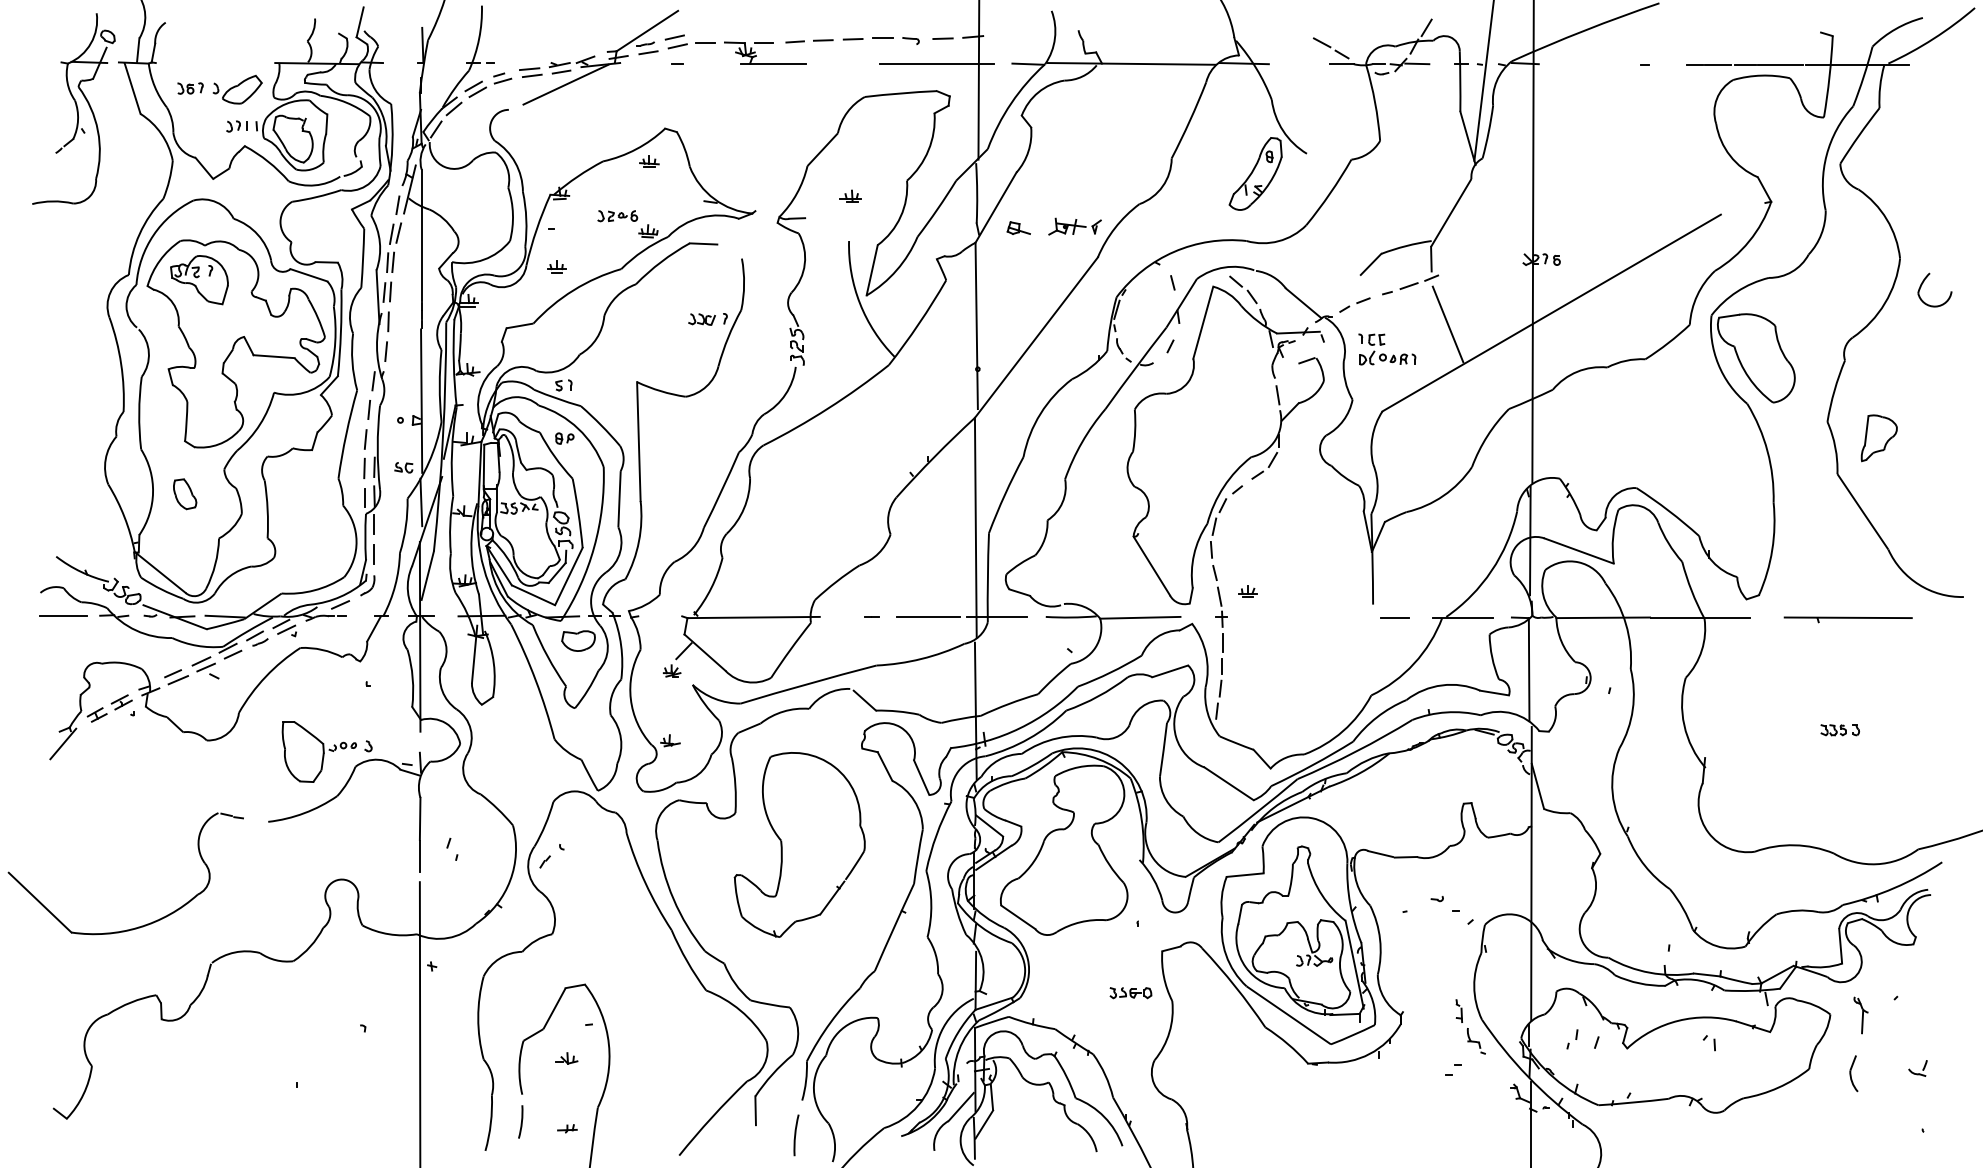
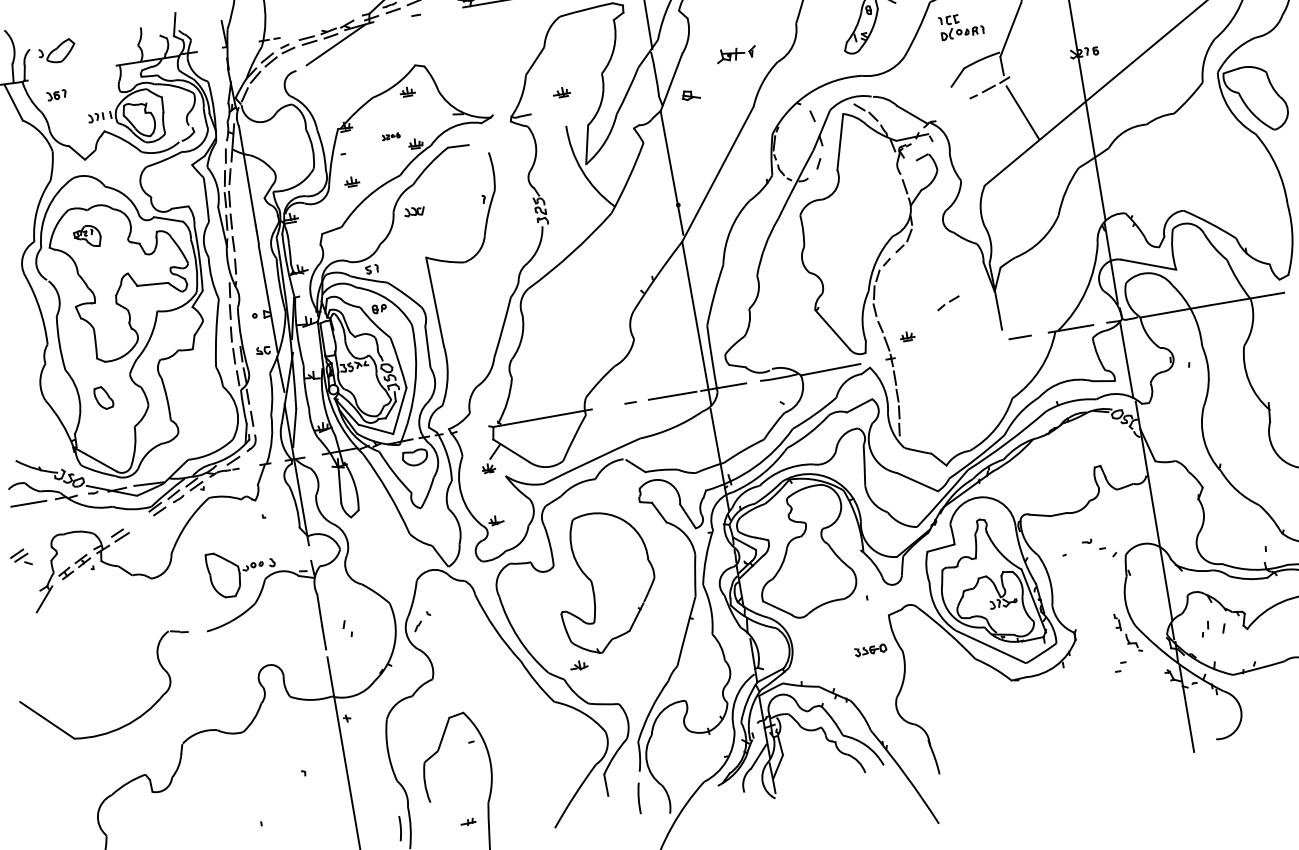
part: (237, 89) -> (57, 51), moved
part: (617, 216) -> (390, 136), size x0.6
part: (1074, 226) -> (735, 53), moved
part: (199, 280) -> (87, 237), size x0.6
part: (1354, 304) -> (948, 302), moved
part: (701, 319) -> (414, 211), moved
part: (1387, 349) -> (961, 25), moved
part: (205, 667) -> (20, 557), moved
part: (566, 1058) -> (579, 665), moved
line: (521, 1121) -> (400, 828), moved

